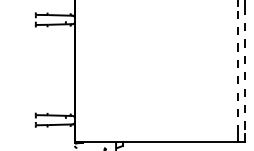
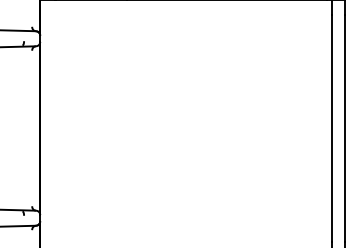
line: (237, 70) -> (330, 129), dashed -> solid
line: (245, 70) -> (345, 129), dashed -> solid

